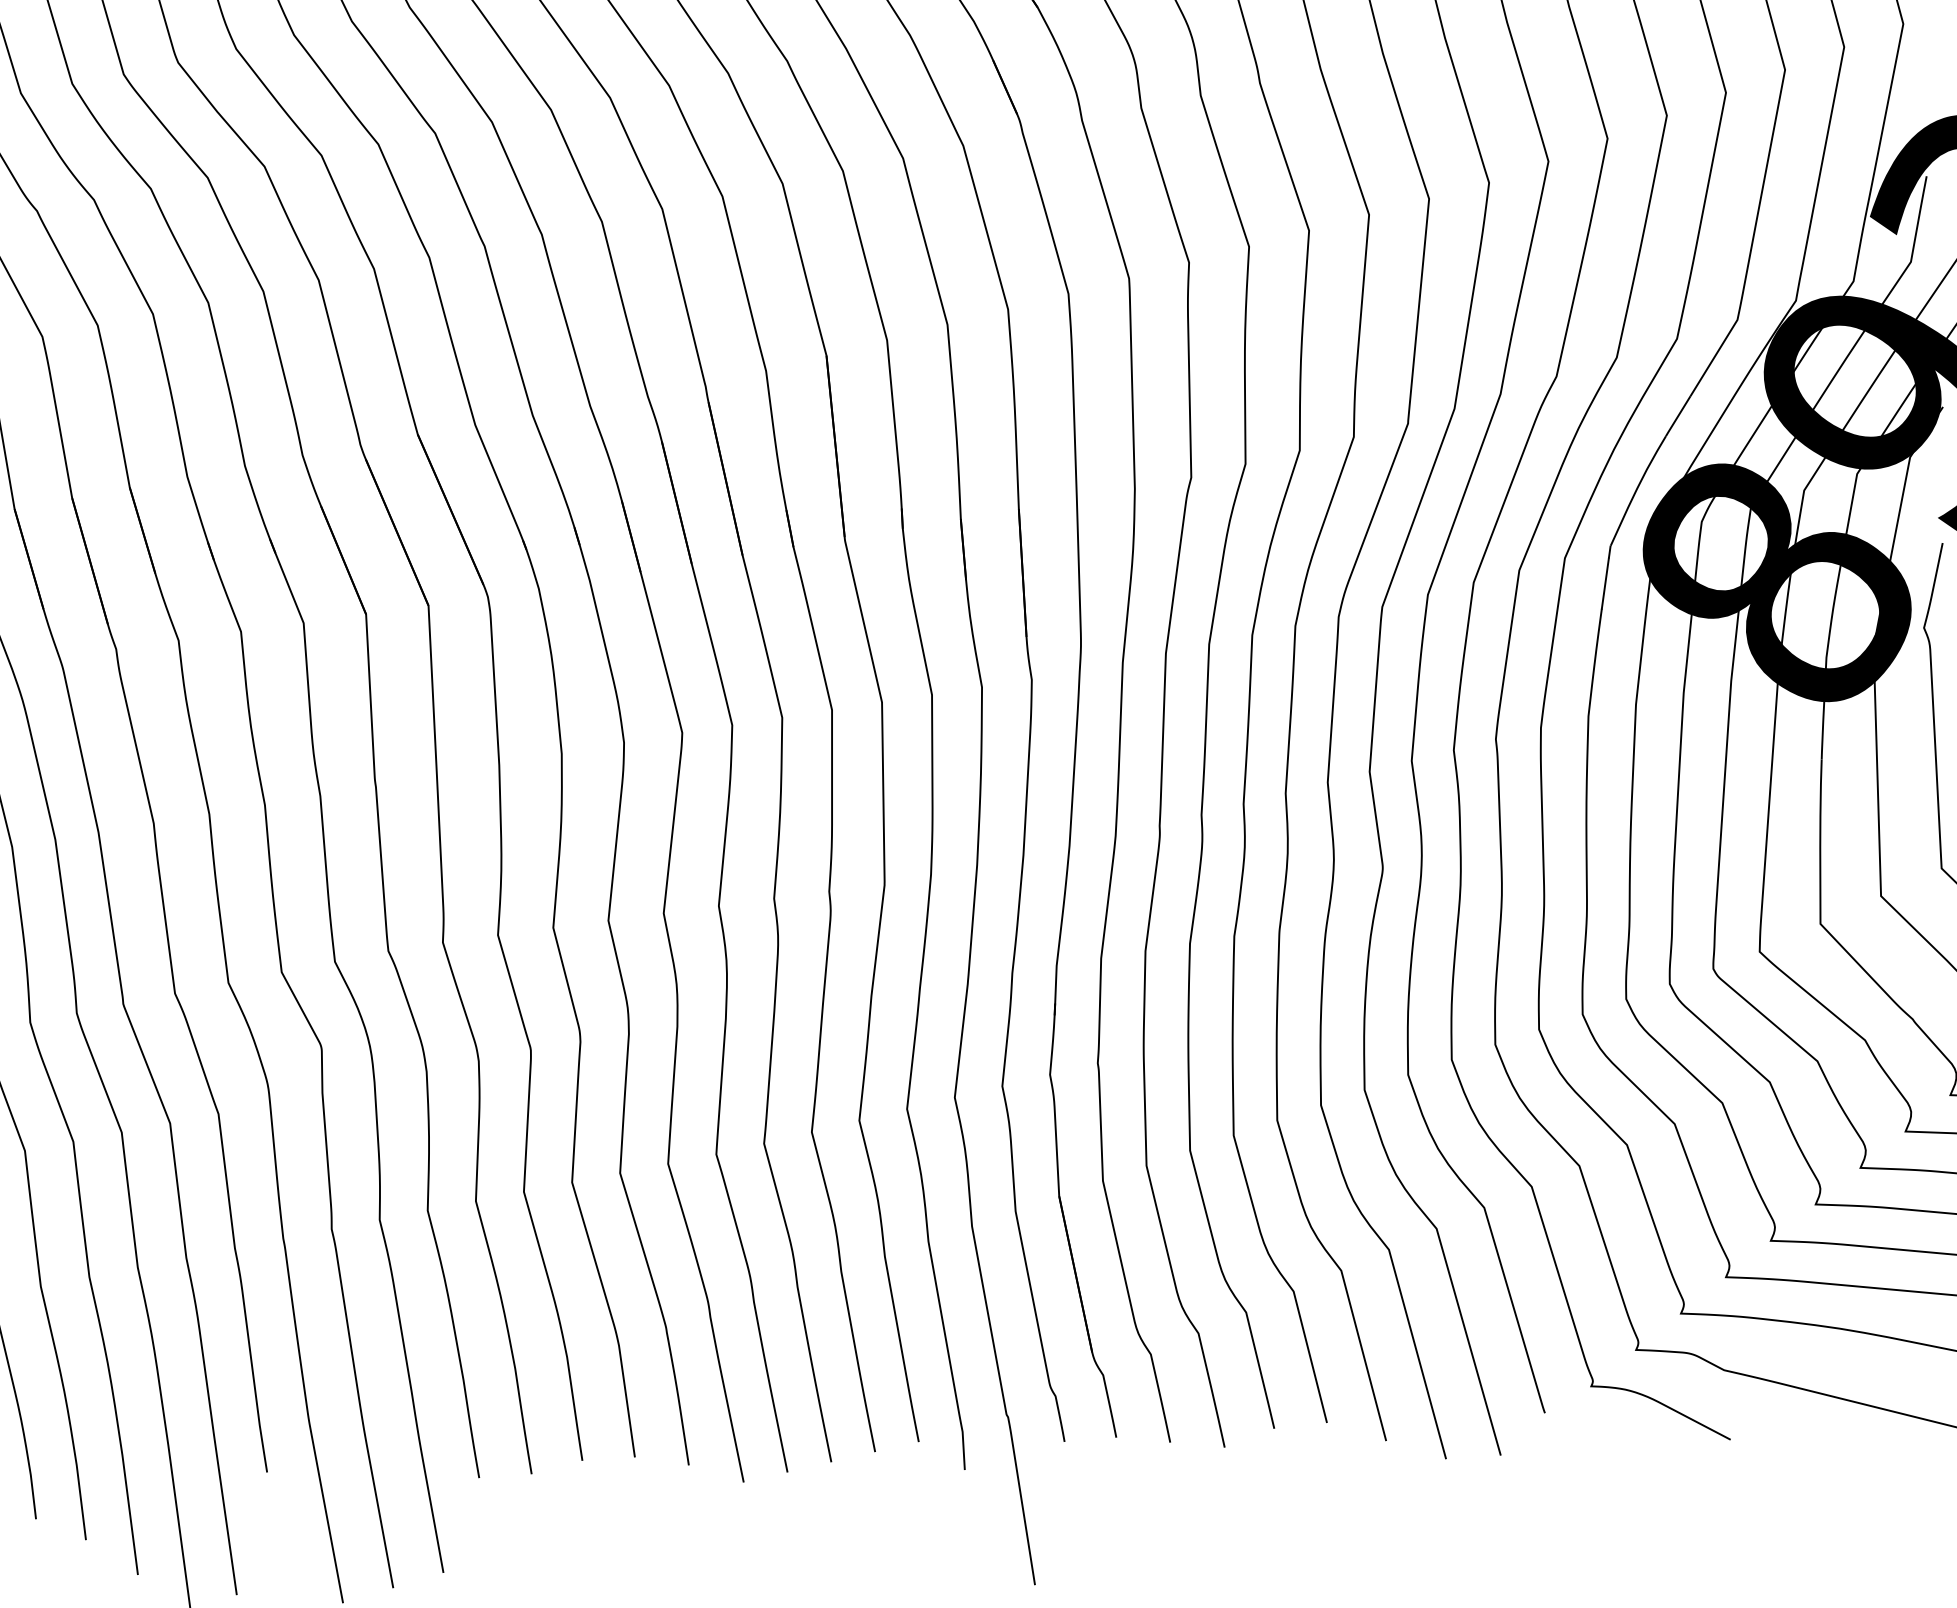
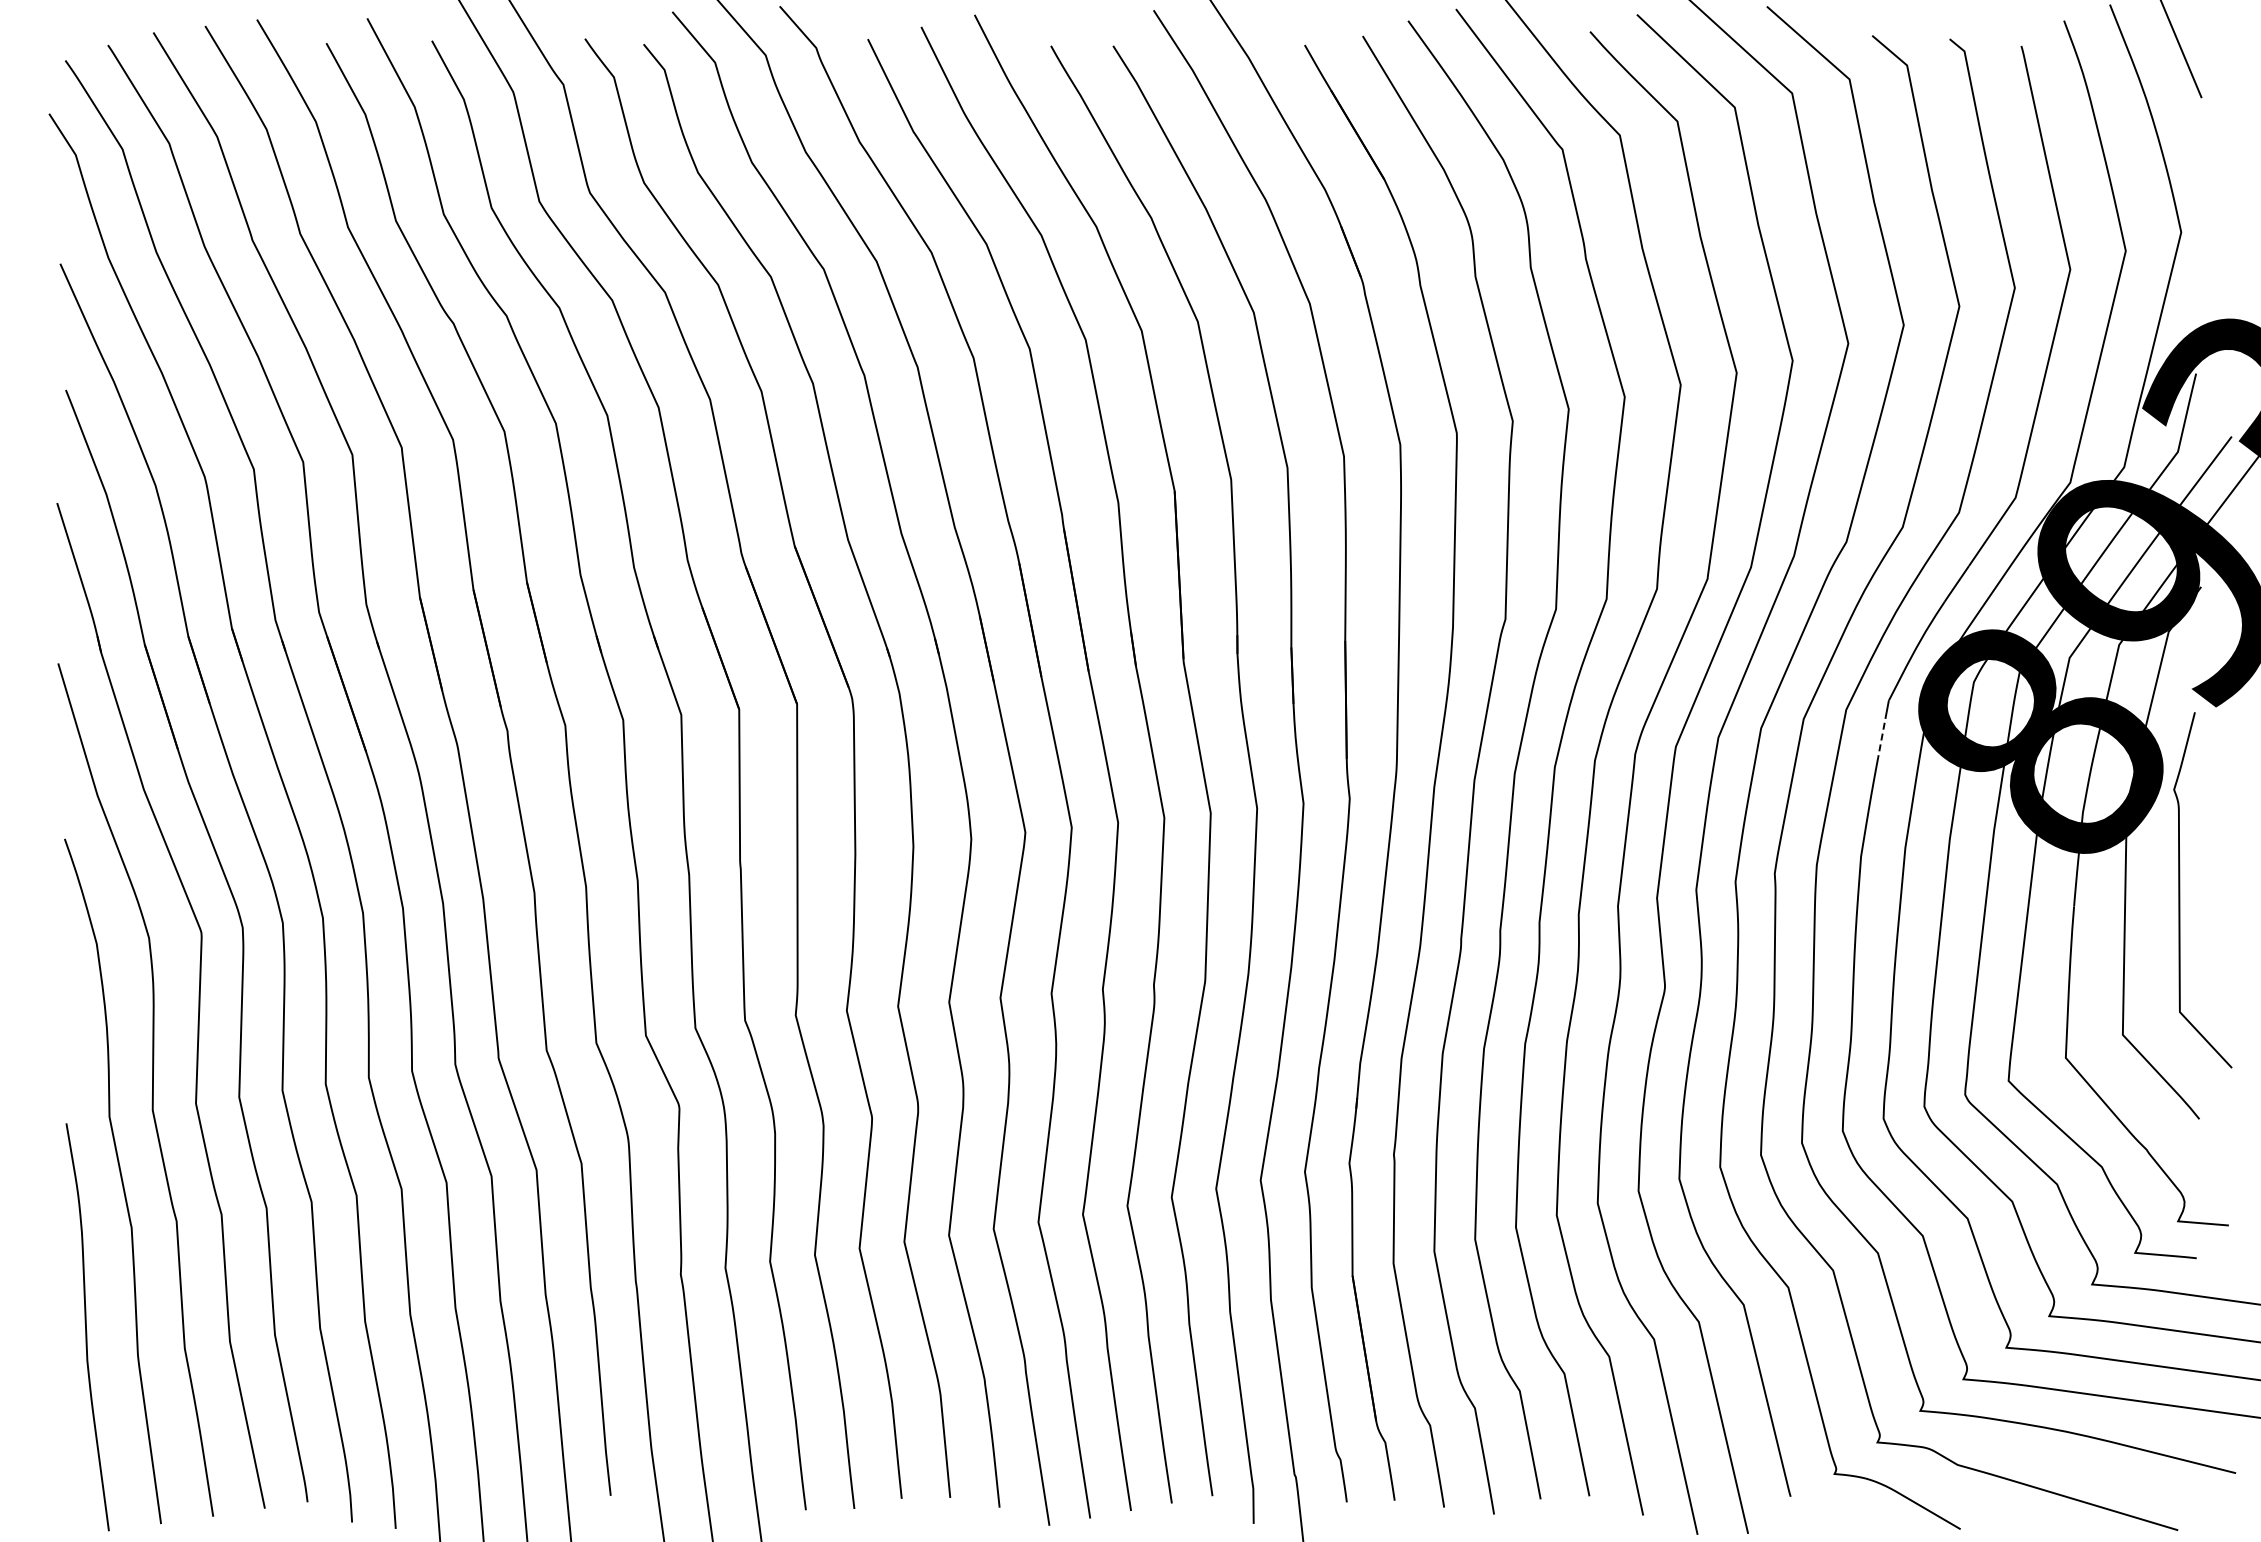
line: (1605, 584) -> (1882, 735), solid -> dashed

